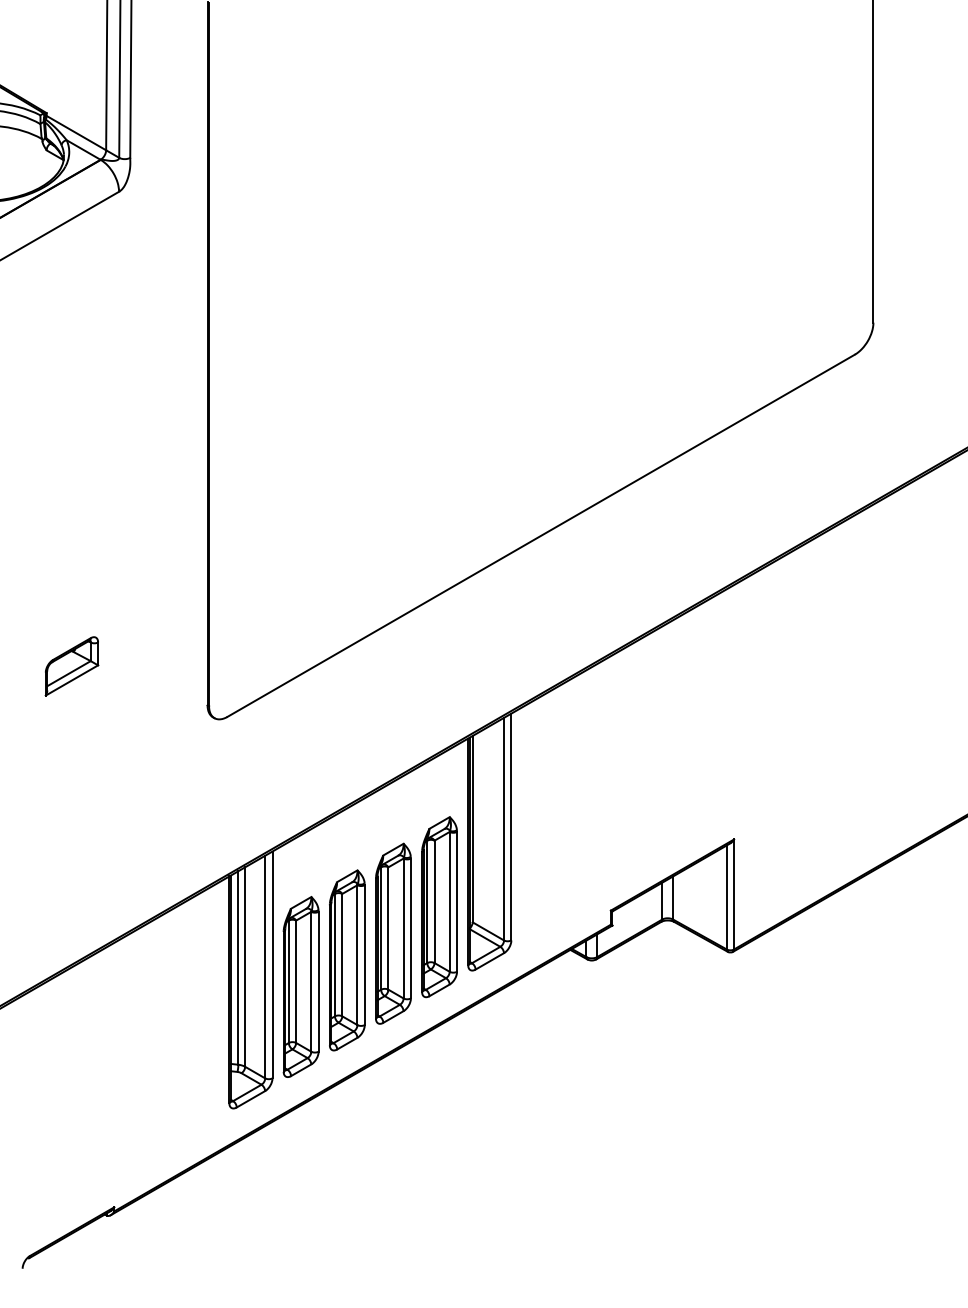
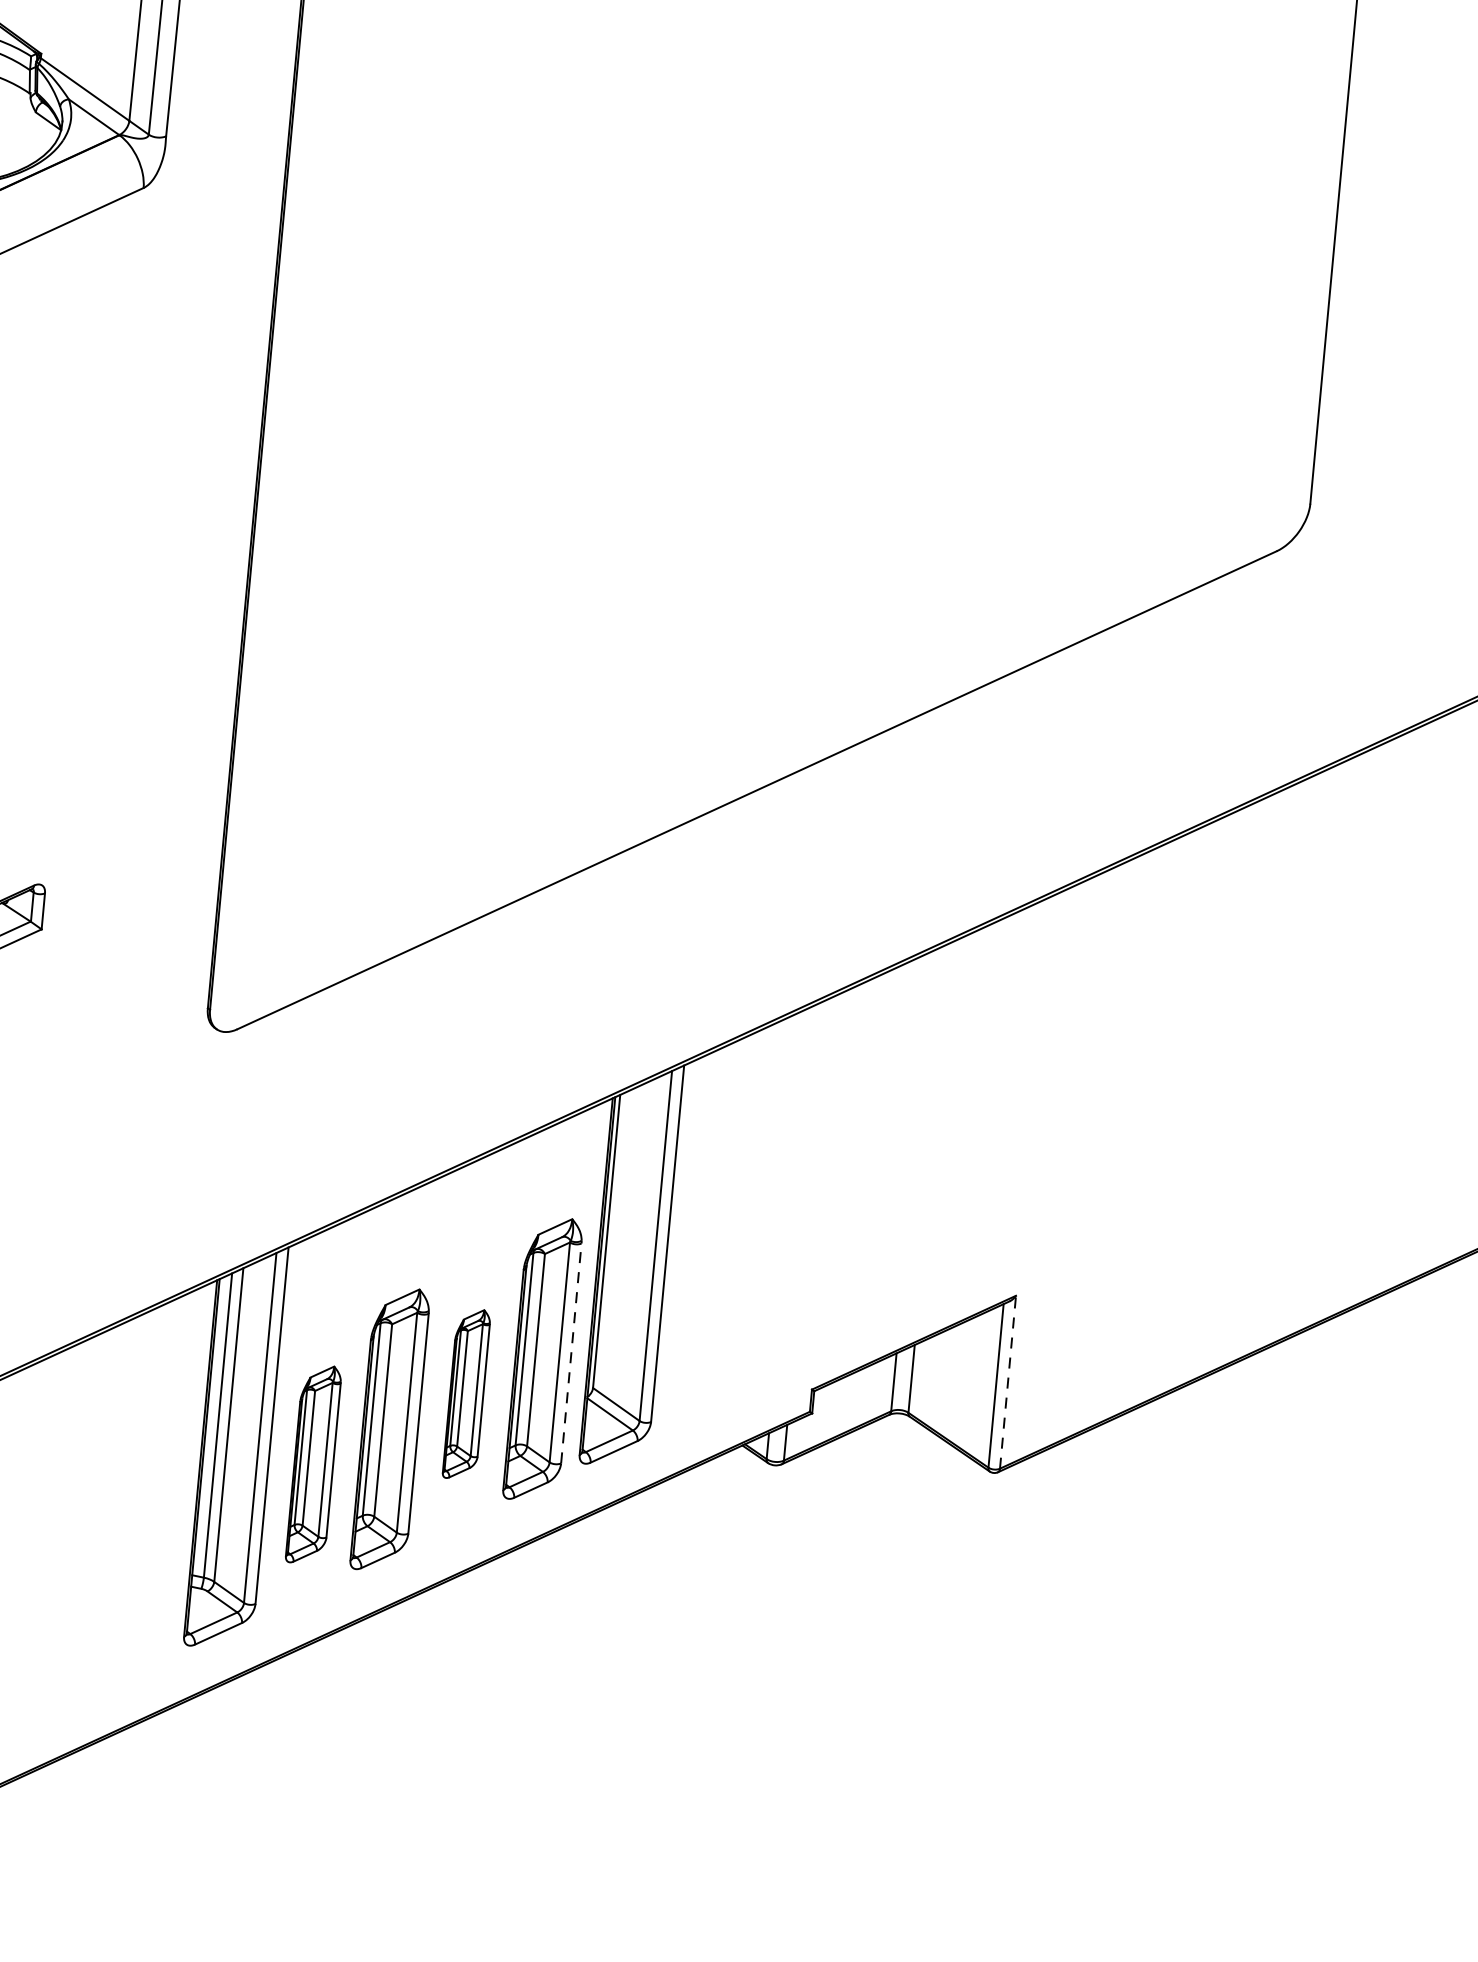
line: (734, 894) -> (1008, 1382), solid -> dashed
line: (457, 901) -> (572, 1352), solid -> dashed
part: (393, 933) -> (466, 1393), size x0.6
part: (300, 986) -> (312, 1463), size x0.7

